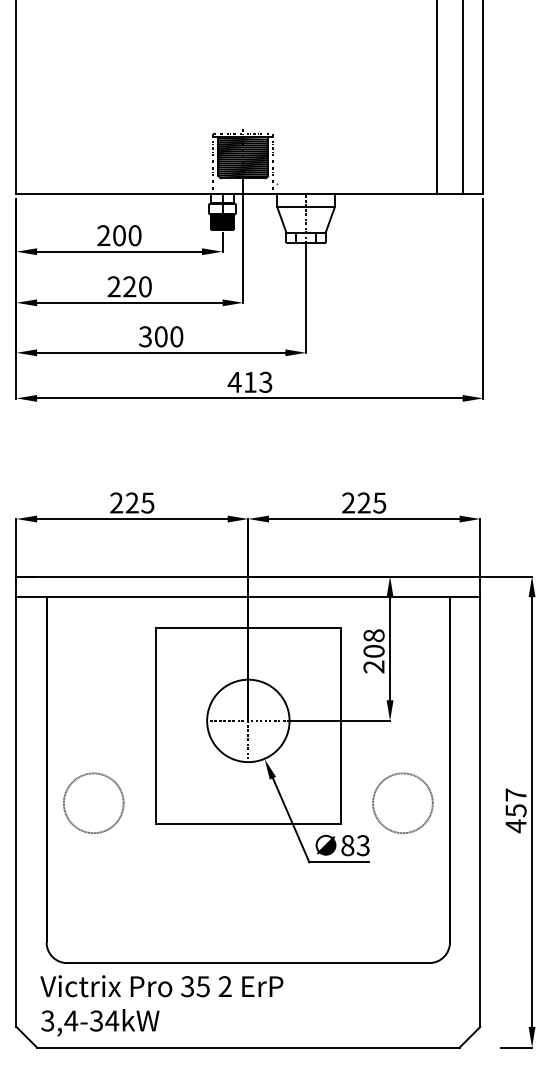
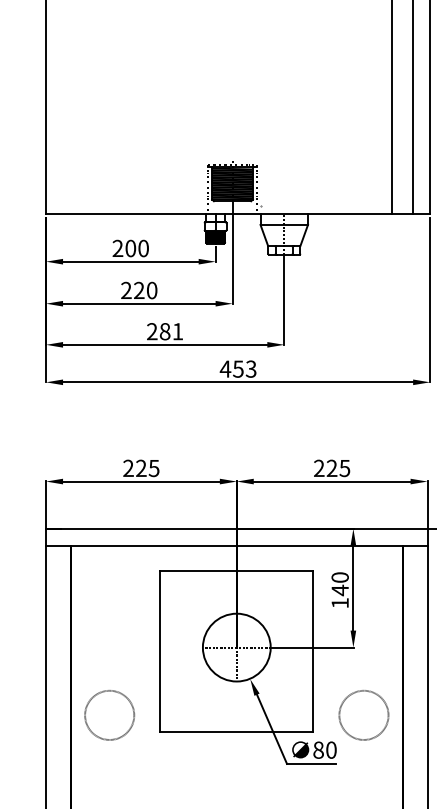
text: (160, 336) -> (164, 331), 300 -> 281
text: (249, 382) -> (237, 369), 413 -> 453
text: (373, 651) -> (339, 590), 208 -> 140
text: (362, 845) -> (330, 750), 83 -> 80

